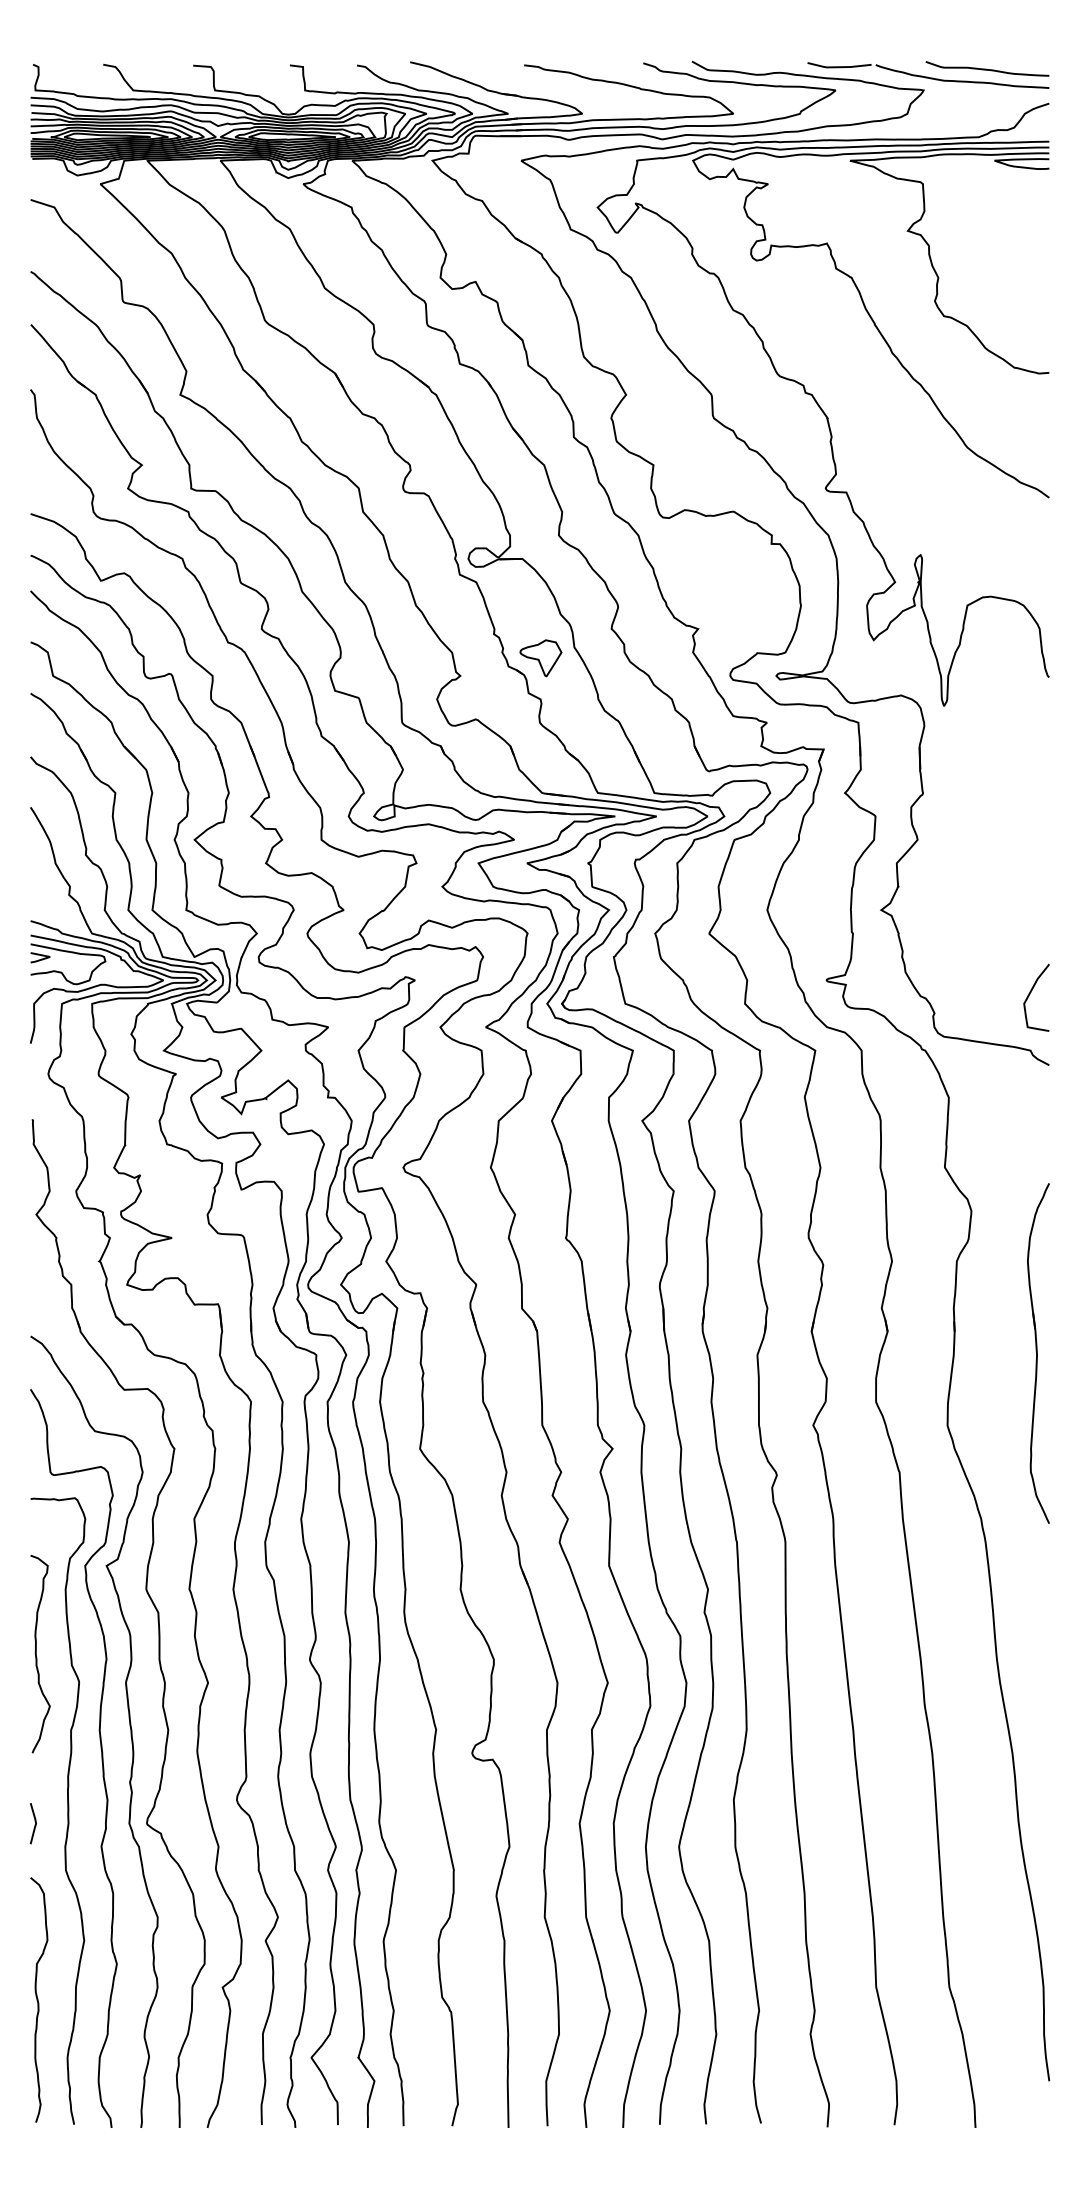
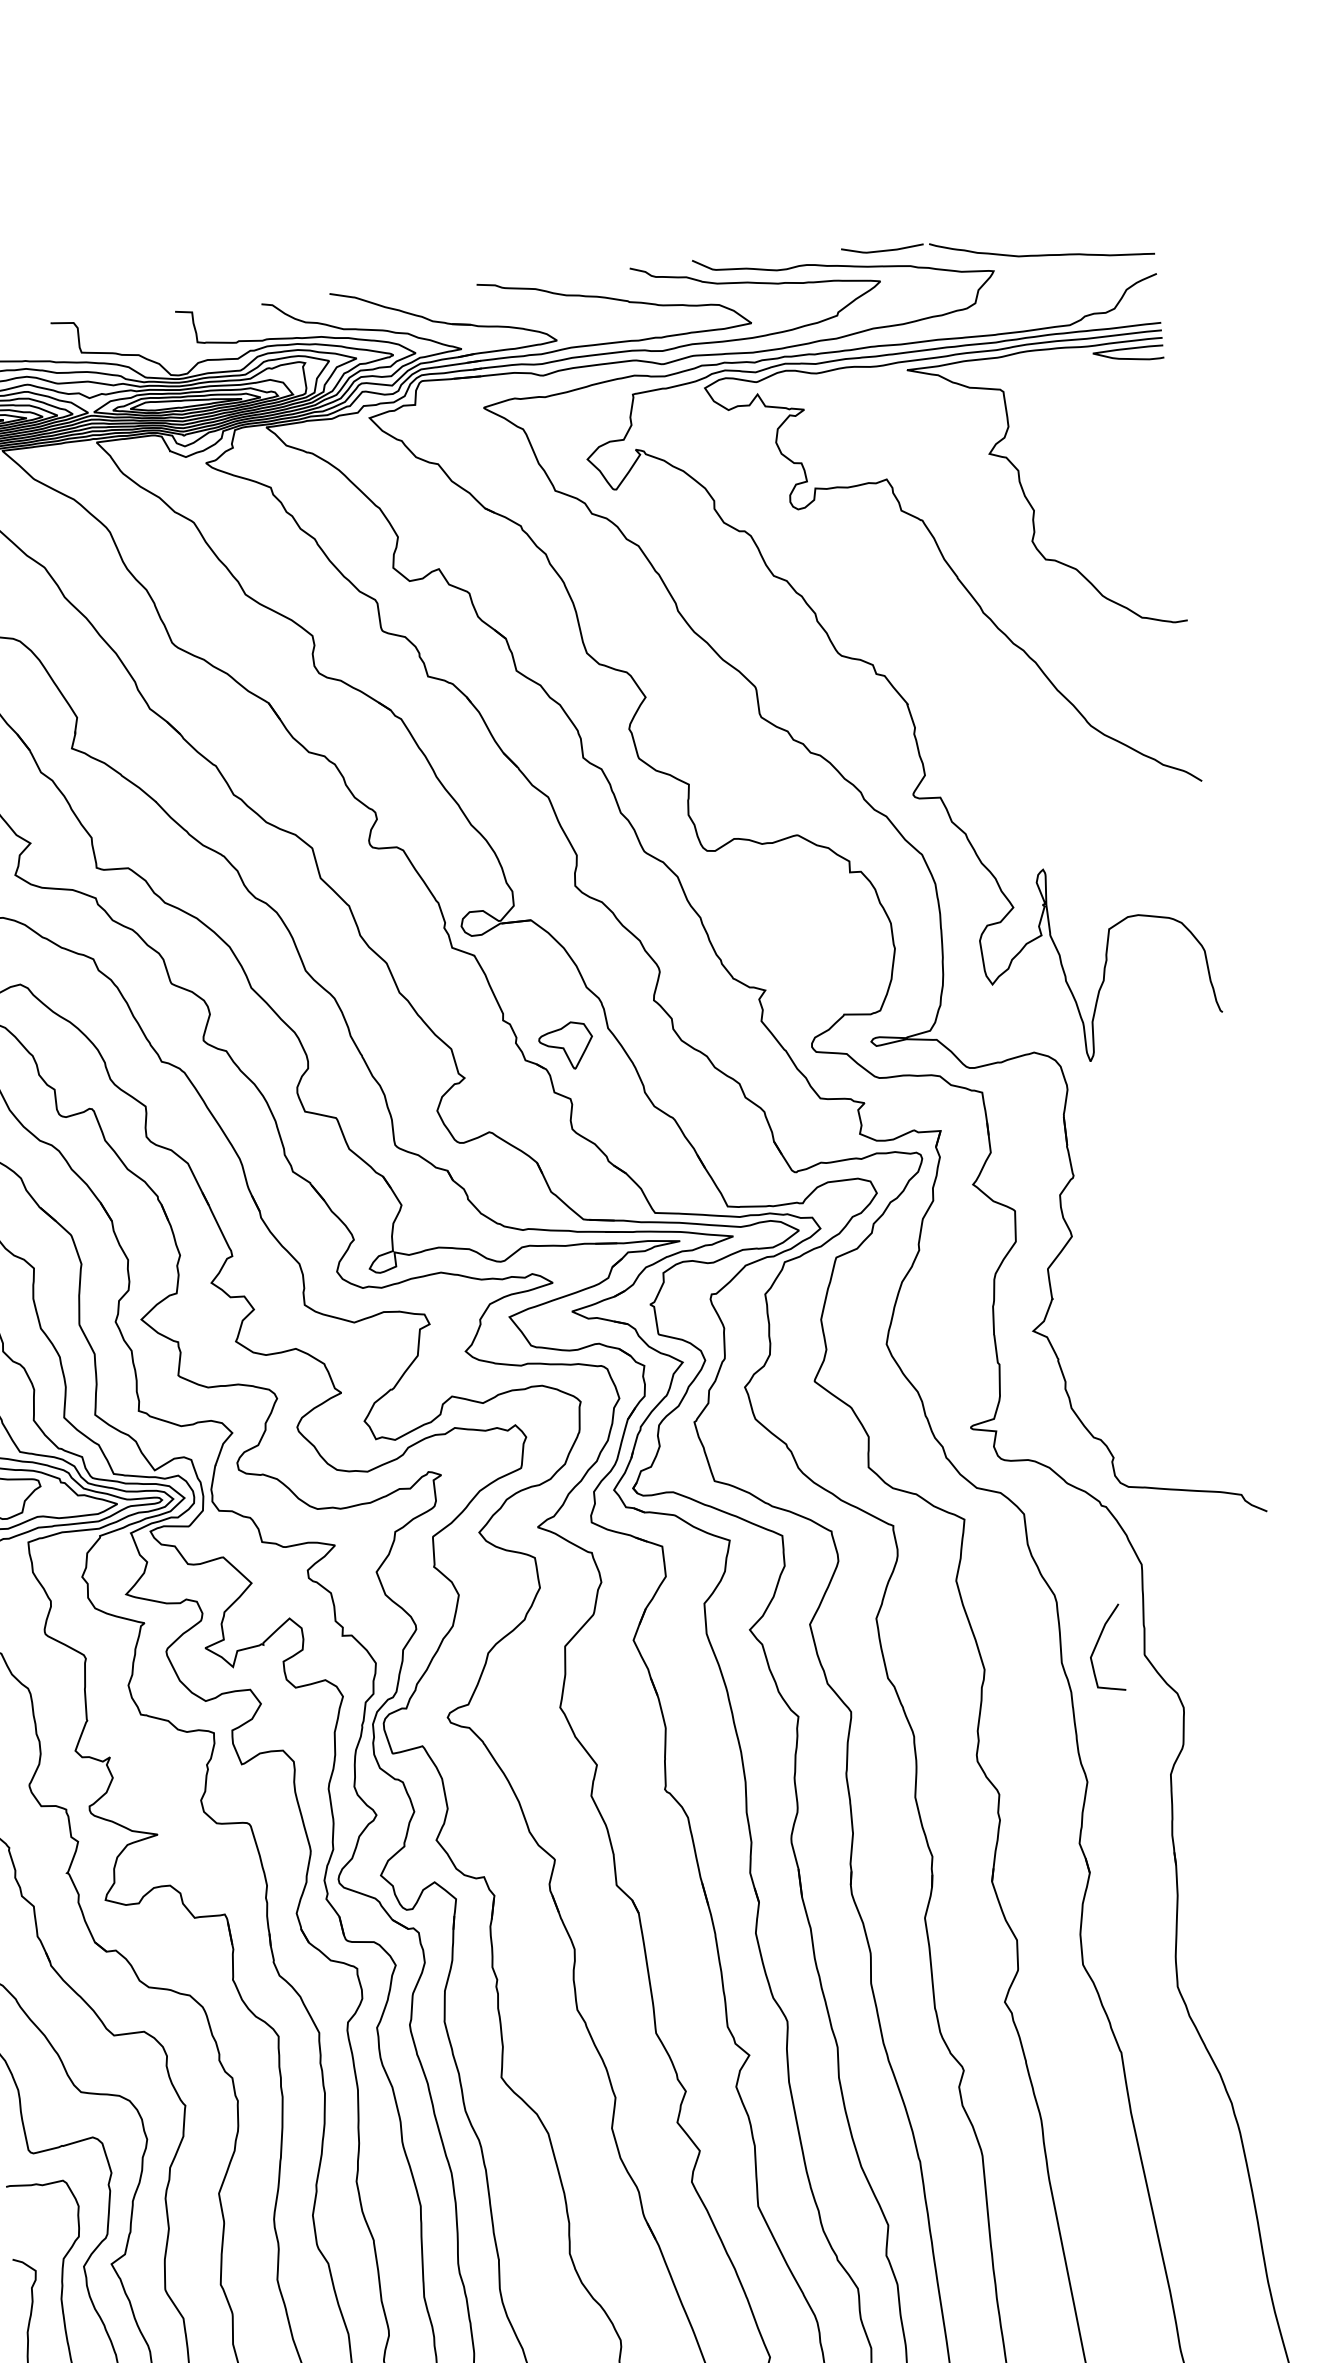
curve: (986, 68) -> (1071, 235), removed
curve: (1030, 994) -> (1097, 1645), moved
part: (1038, 1353) -> (1286, 1883), removed

